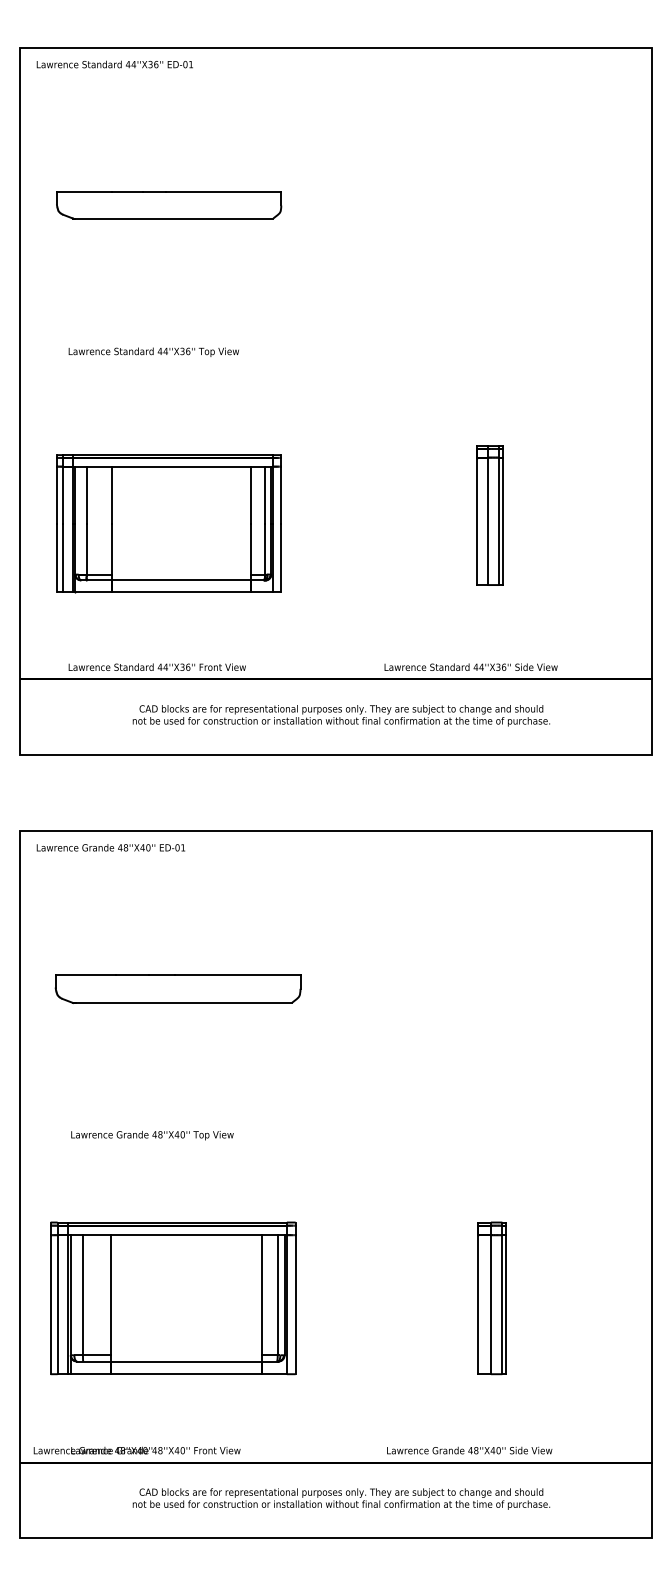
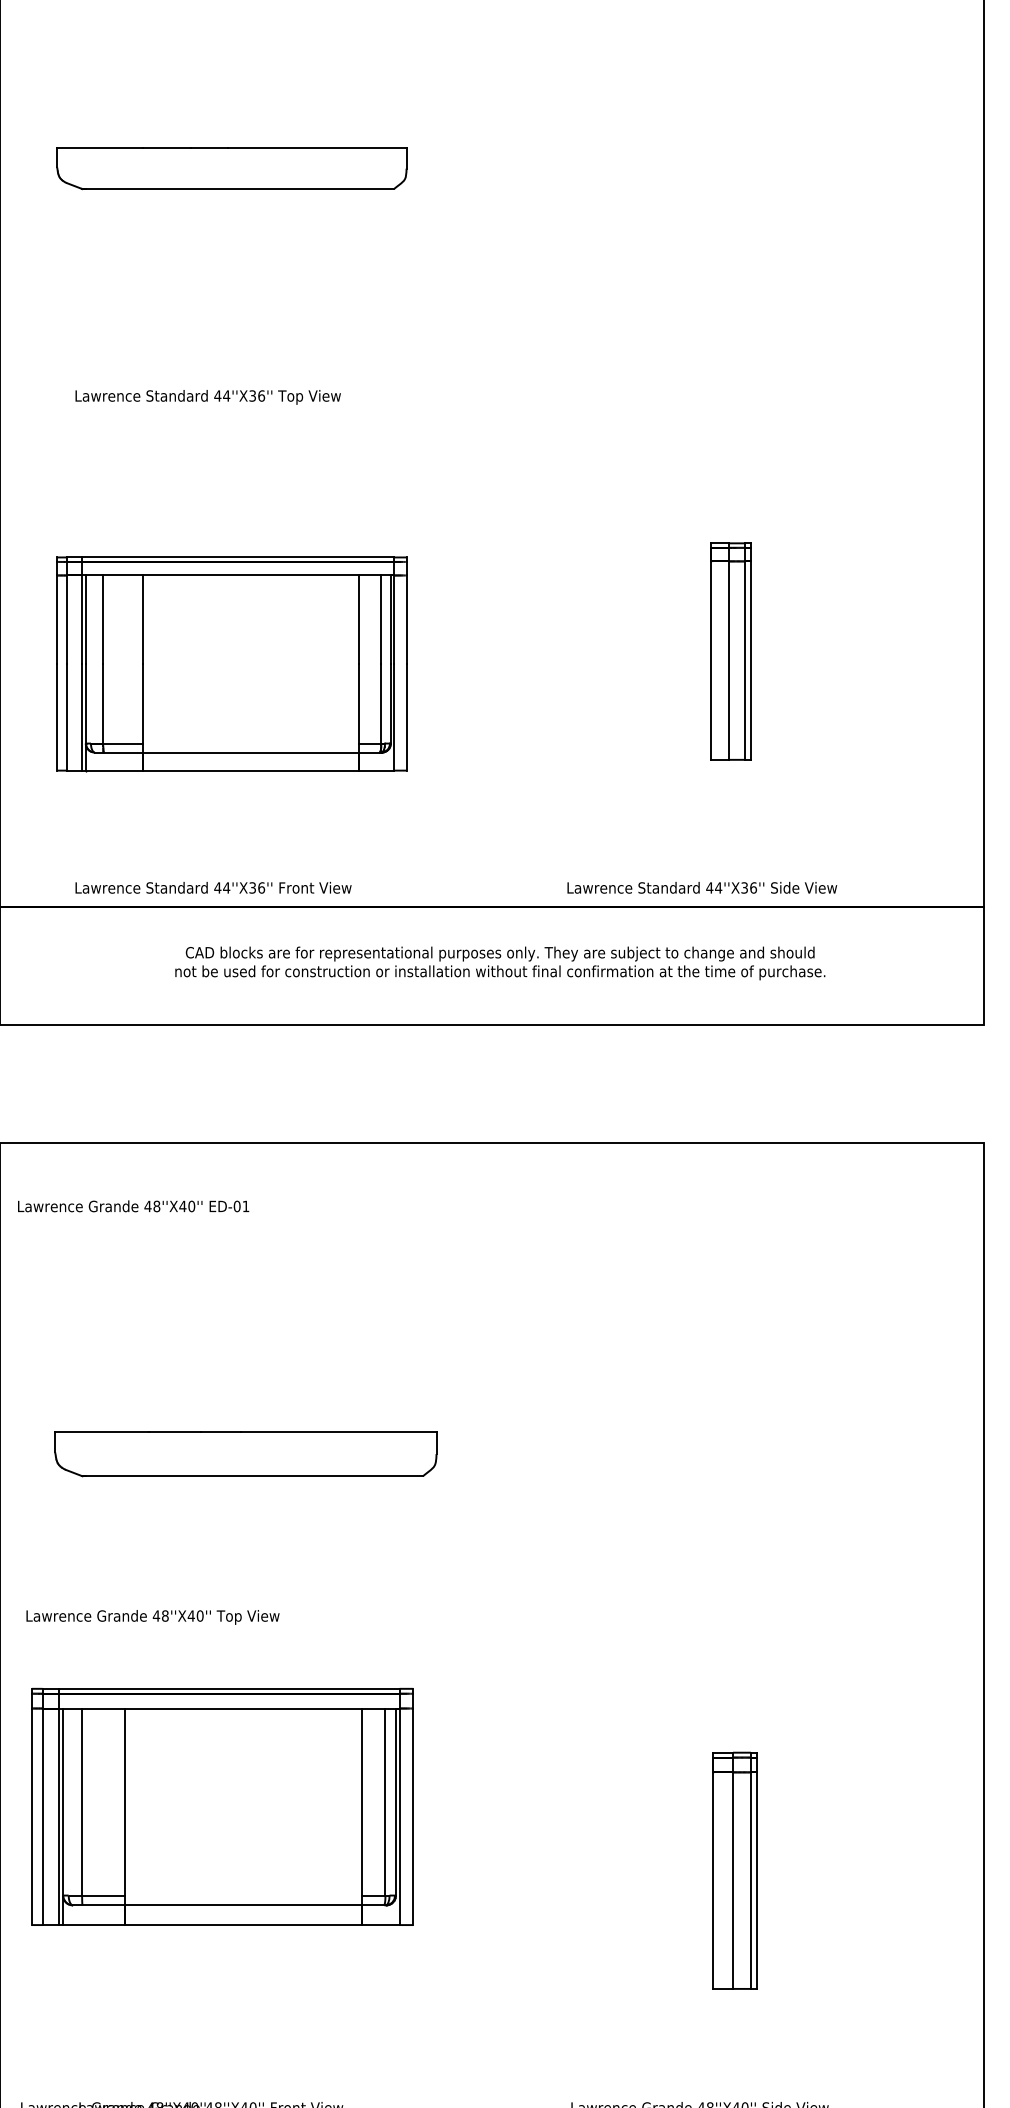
text: (110, 847) -> (132, 1205), moved
part: (177, 988) -> (244, 1453), moved
text: (152, 1135) -> (153, 1617), moved
part: (173, 1298) -> (223, 1807), moved

